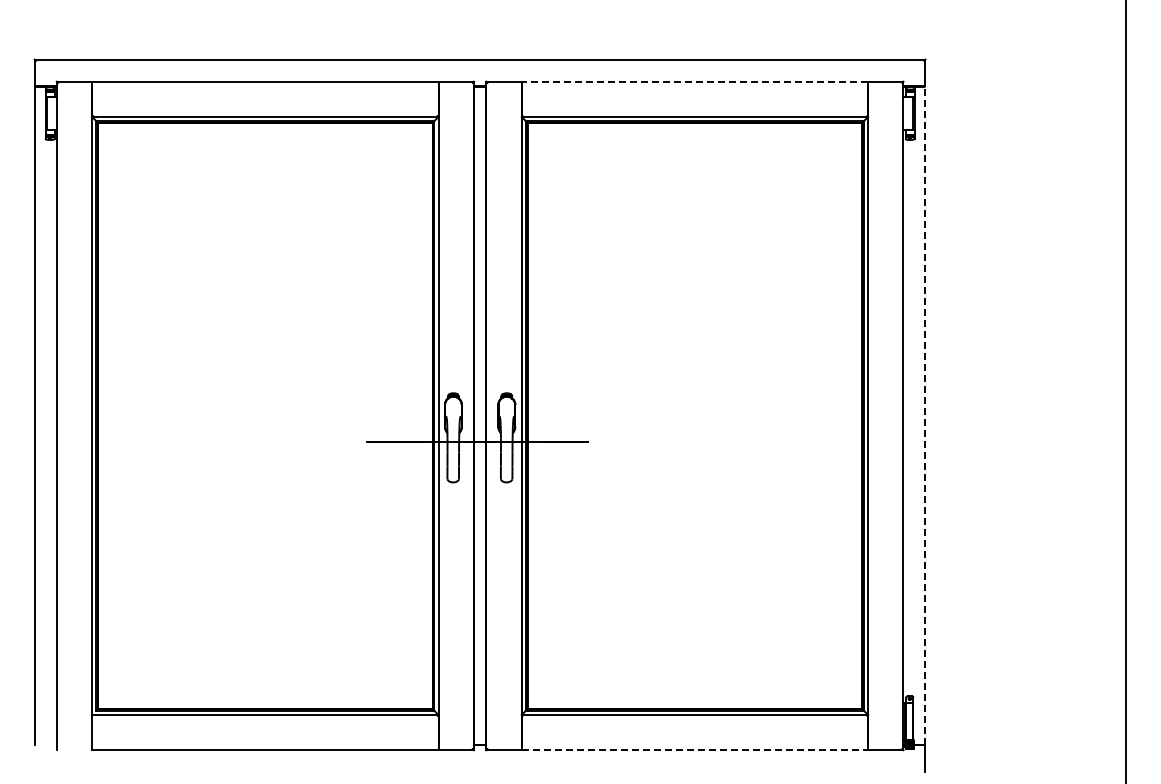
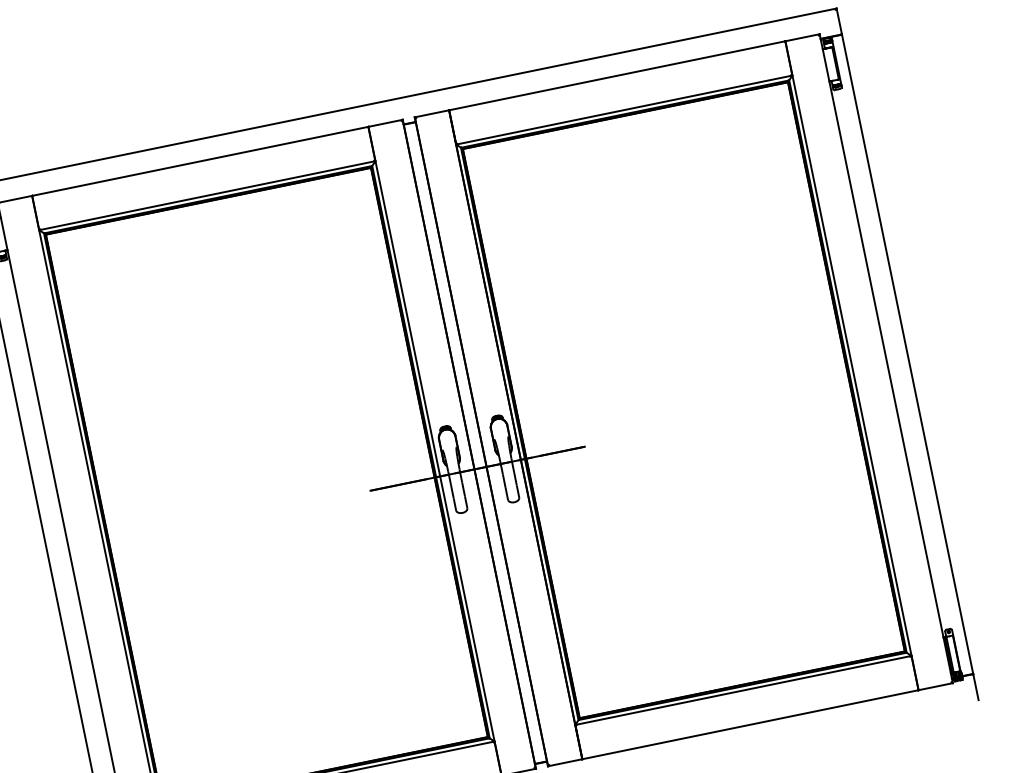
line: (694, 81) -> (616, 75), dashed -> solid
line: (925, 415) -> (907, 353), dashed -> solid
line: (695, 750) -> (751, 724), dashed -> solid

